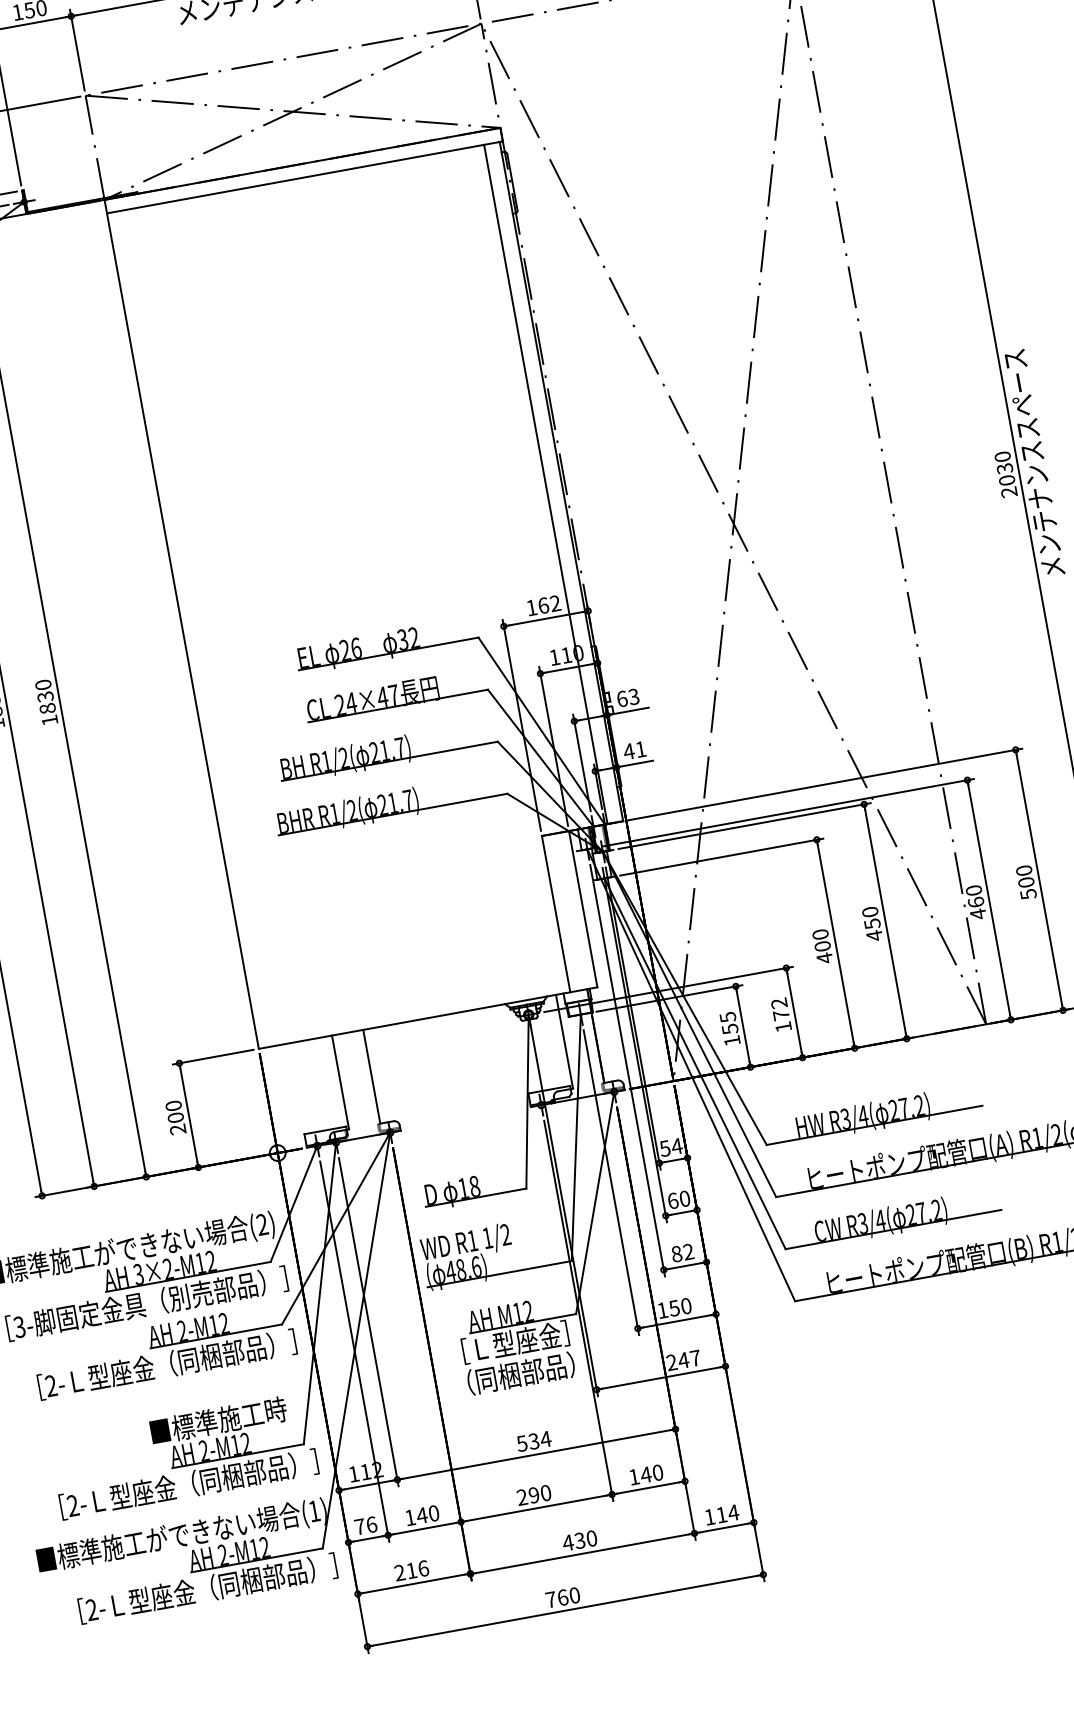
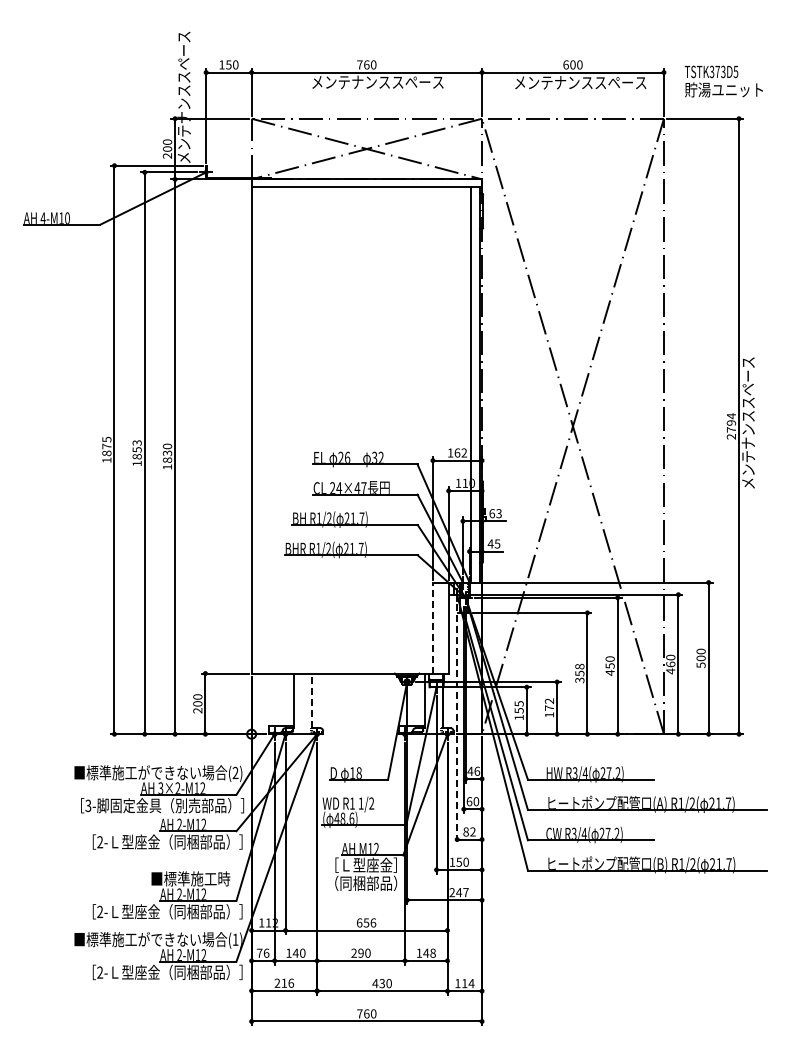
text: (1004, 467) -> (731, 422), 2030 -> 2794
text: (640, 748) -> (497, 543), 41 -> 45
line: (555, 913) -> (432, 627), solid -> dashed
text: (822, 946) -> (579, 673), 400 -> 358
line: (628, 1070) -> (457, 723), solid -> dashed
line: (371, 1076) -> (312, 700), solid -> dashed
text: (670, 1146) -> (473, 770), 54 -> 46
text: (533, 1440) -> (366, 922), 534 -> 656
text: (656, 1473) -> (432, 953), 140 -> 148

